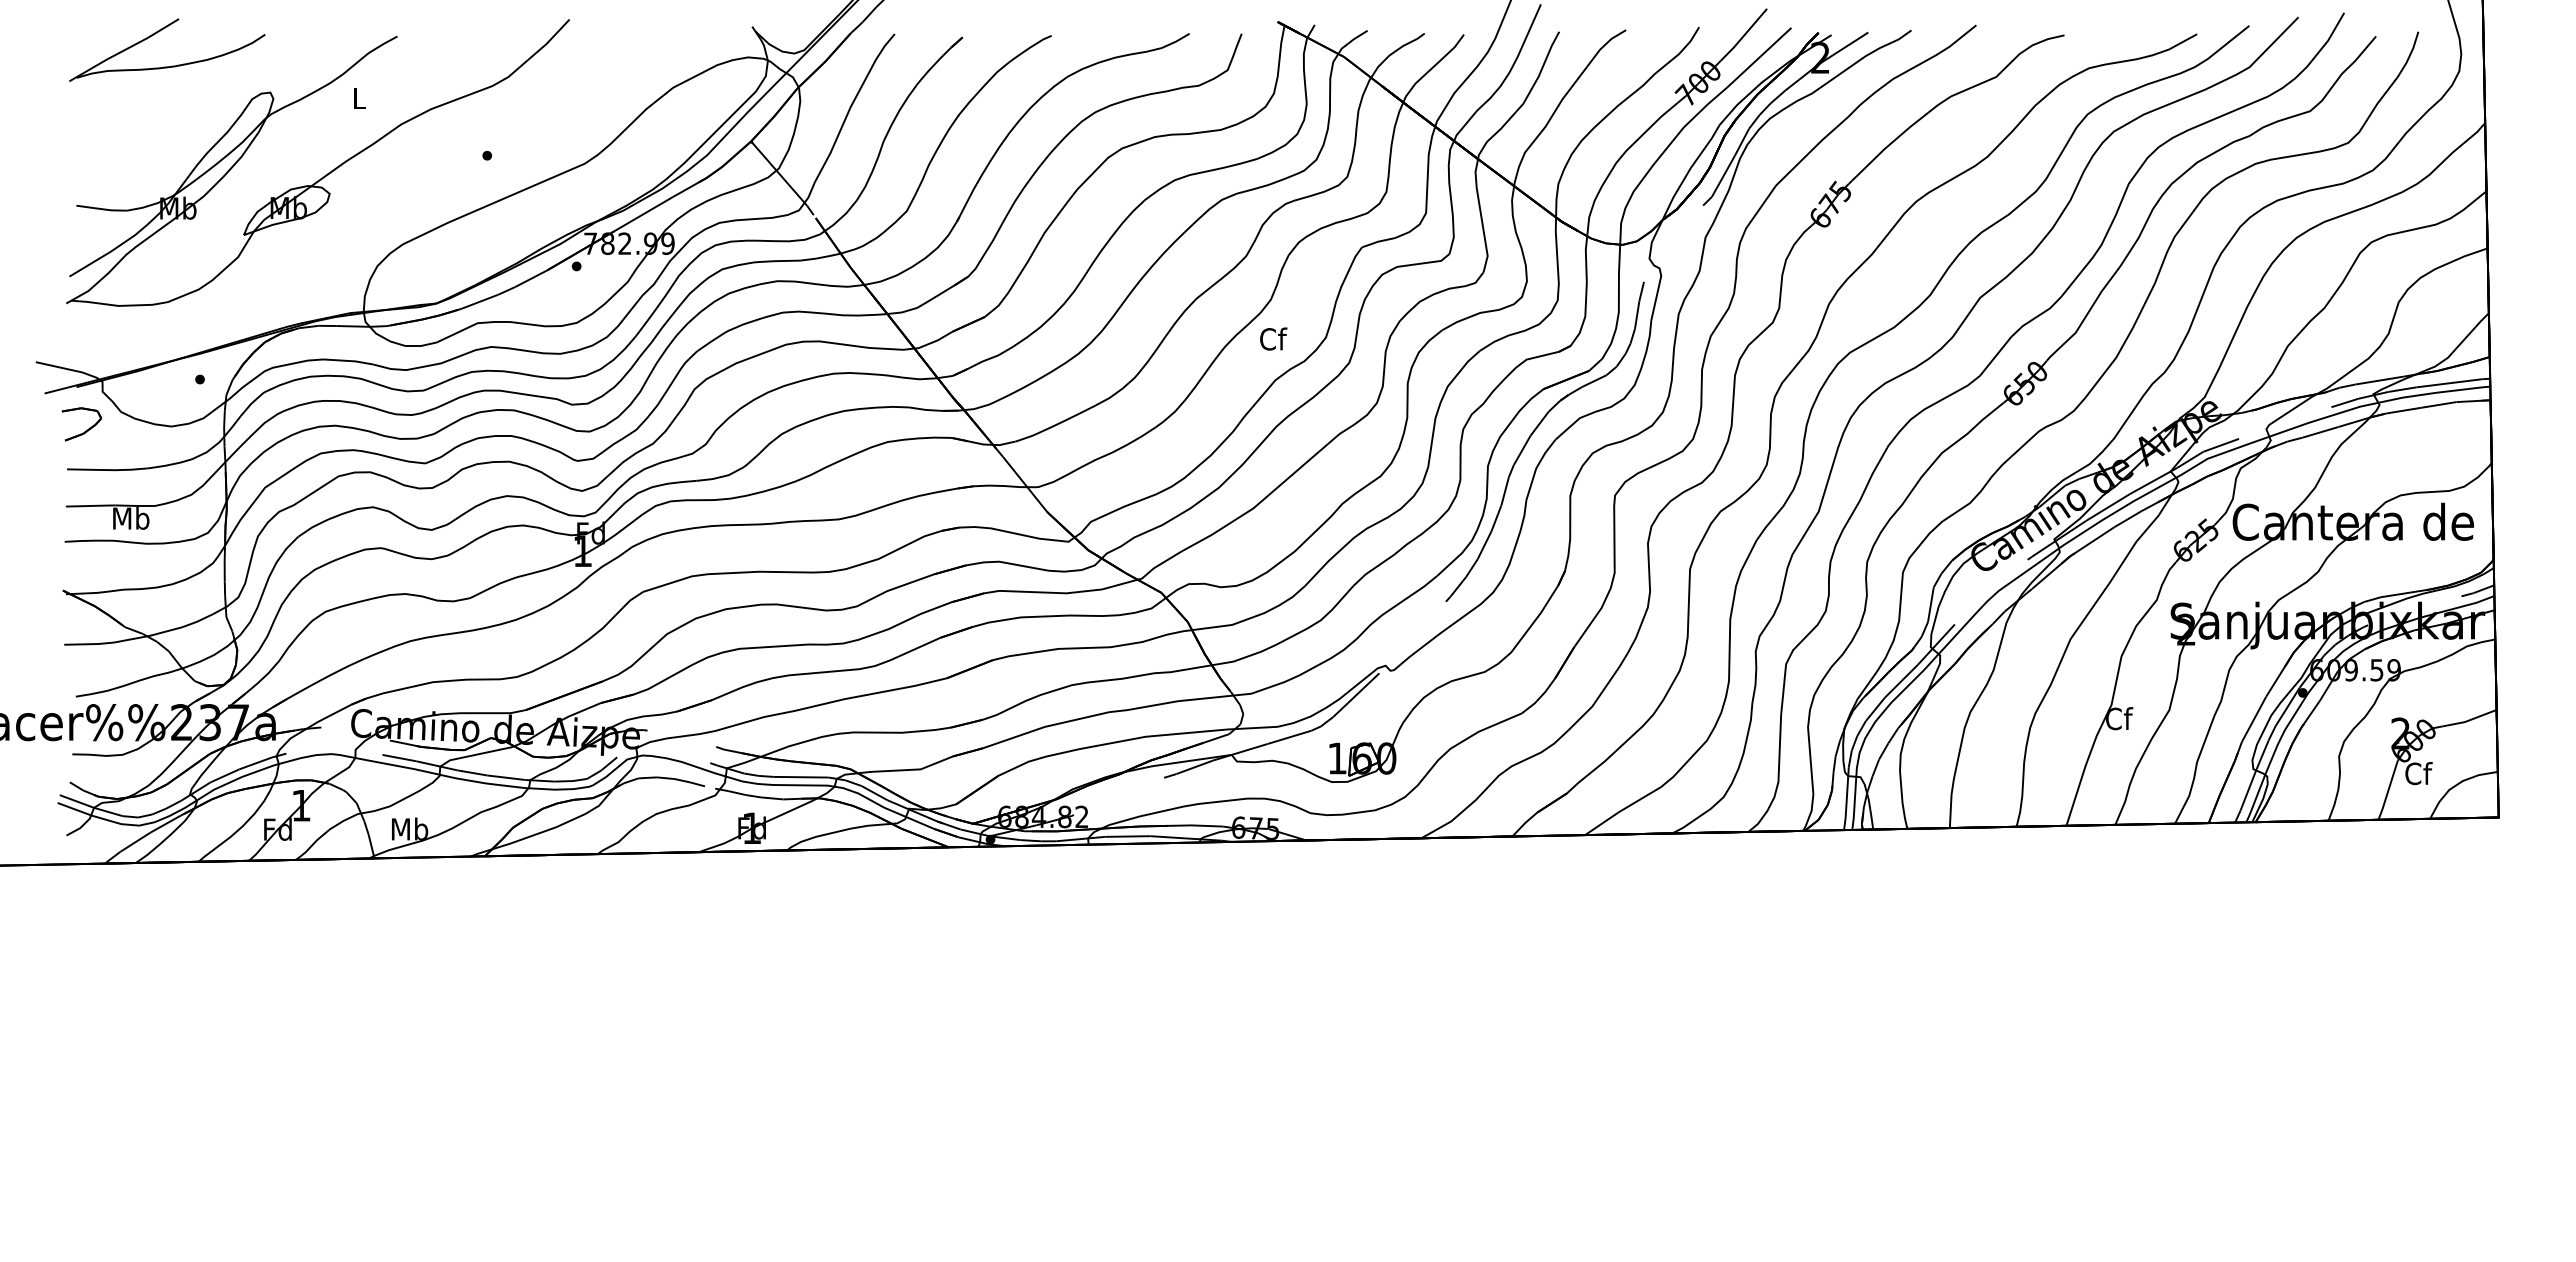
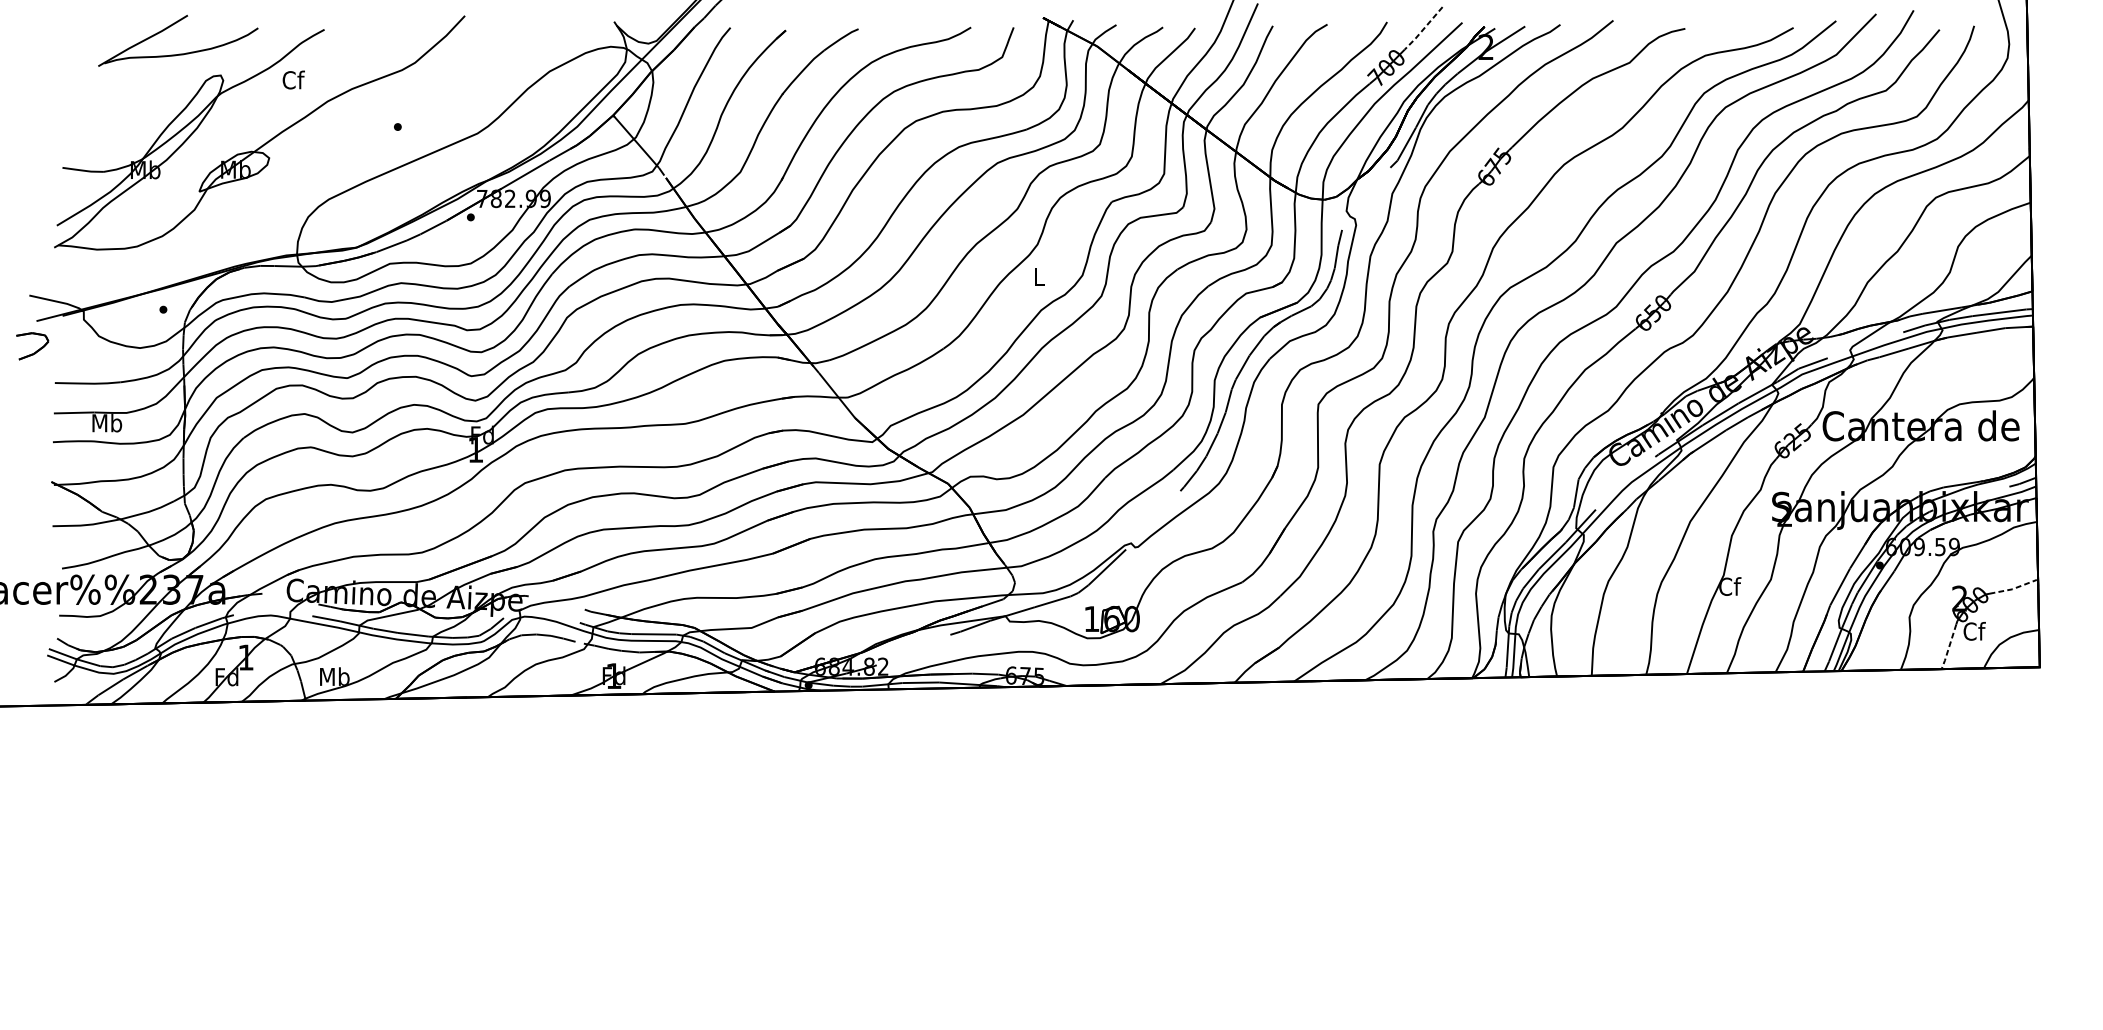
line: (1743, 36) -> (1423, 29), solid -> dashed
part: (171, 65) -> (181, 53), moved
text: (359, 97) -> (293, 79), L -> Cf
text: (1273, 338) -> (1039, 276), Cf -> L
part: (85, 430) -> (35, 351), moved
line: (2470, 720) -> (2016, 588), solid -> dashed
line: (2387, 793) -> (1949, 647), solid -> dashed

